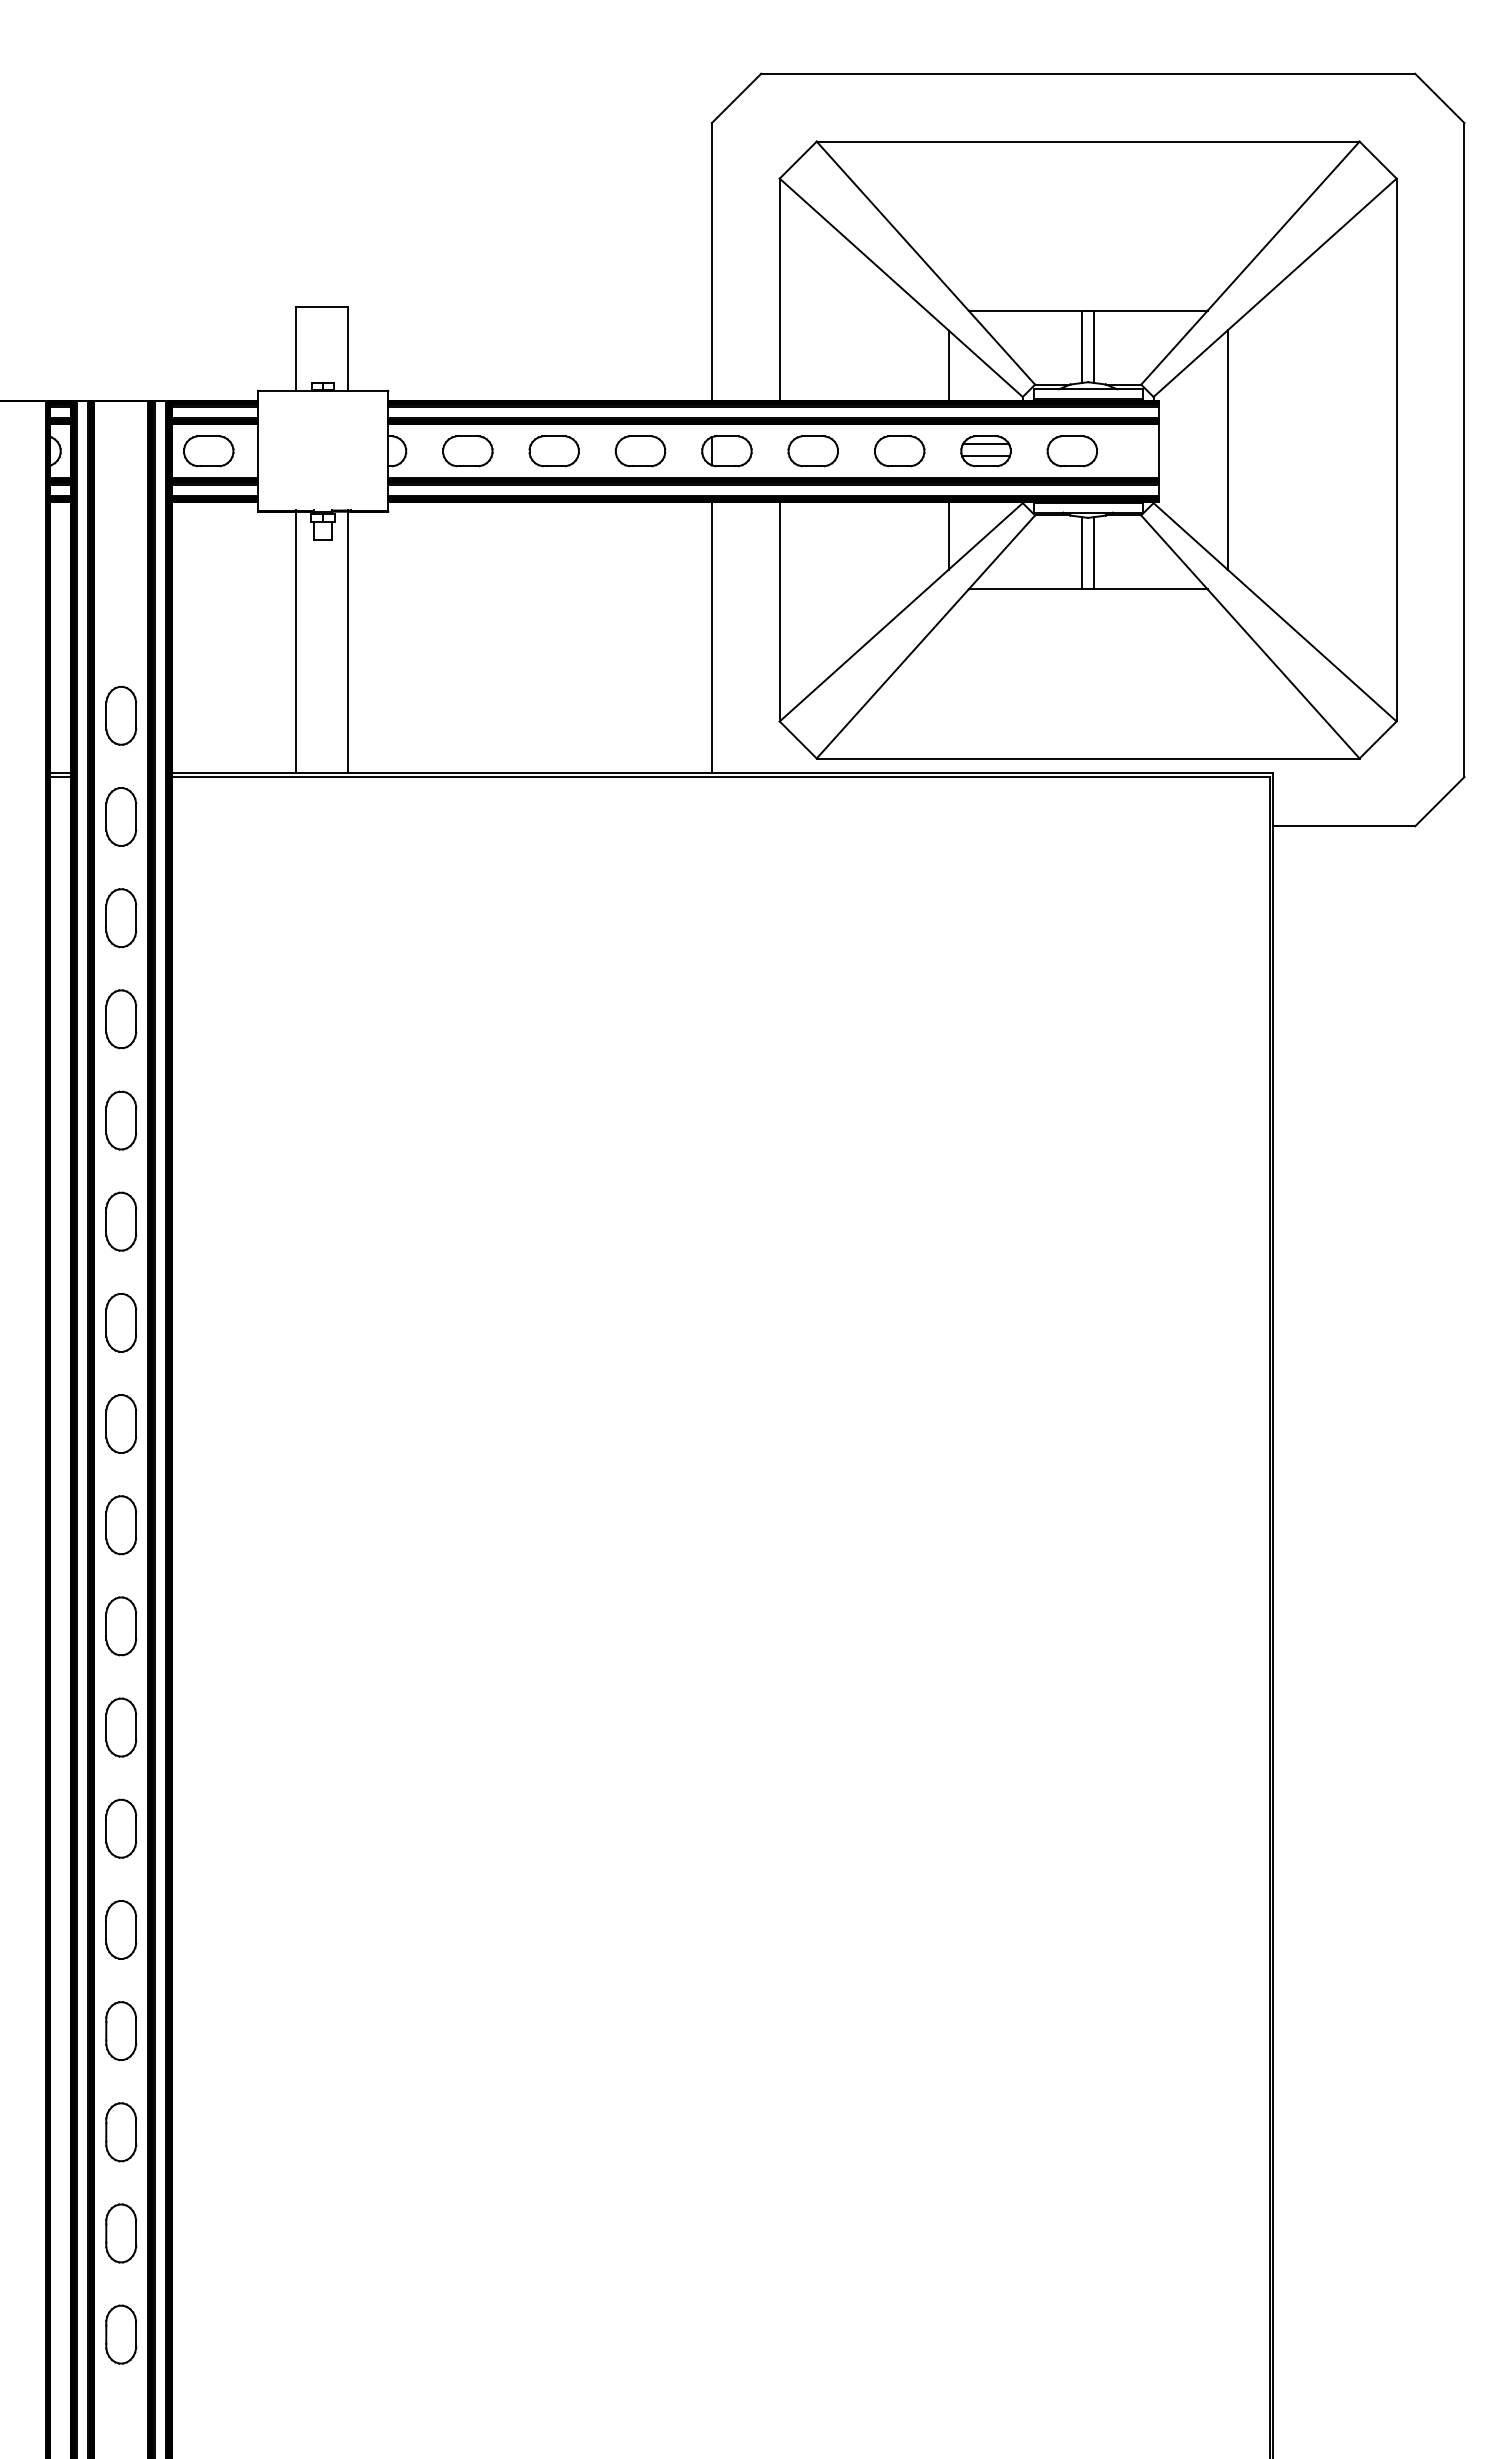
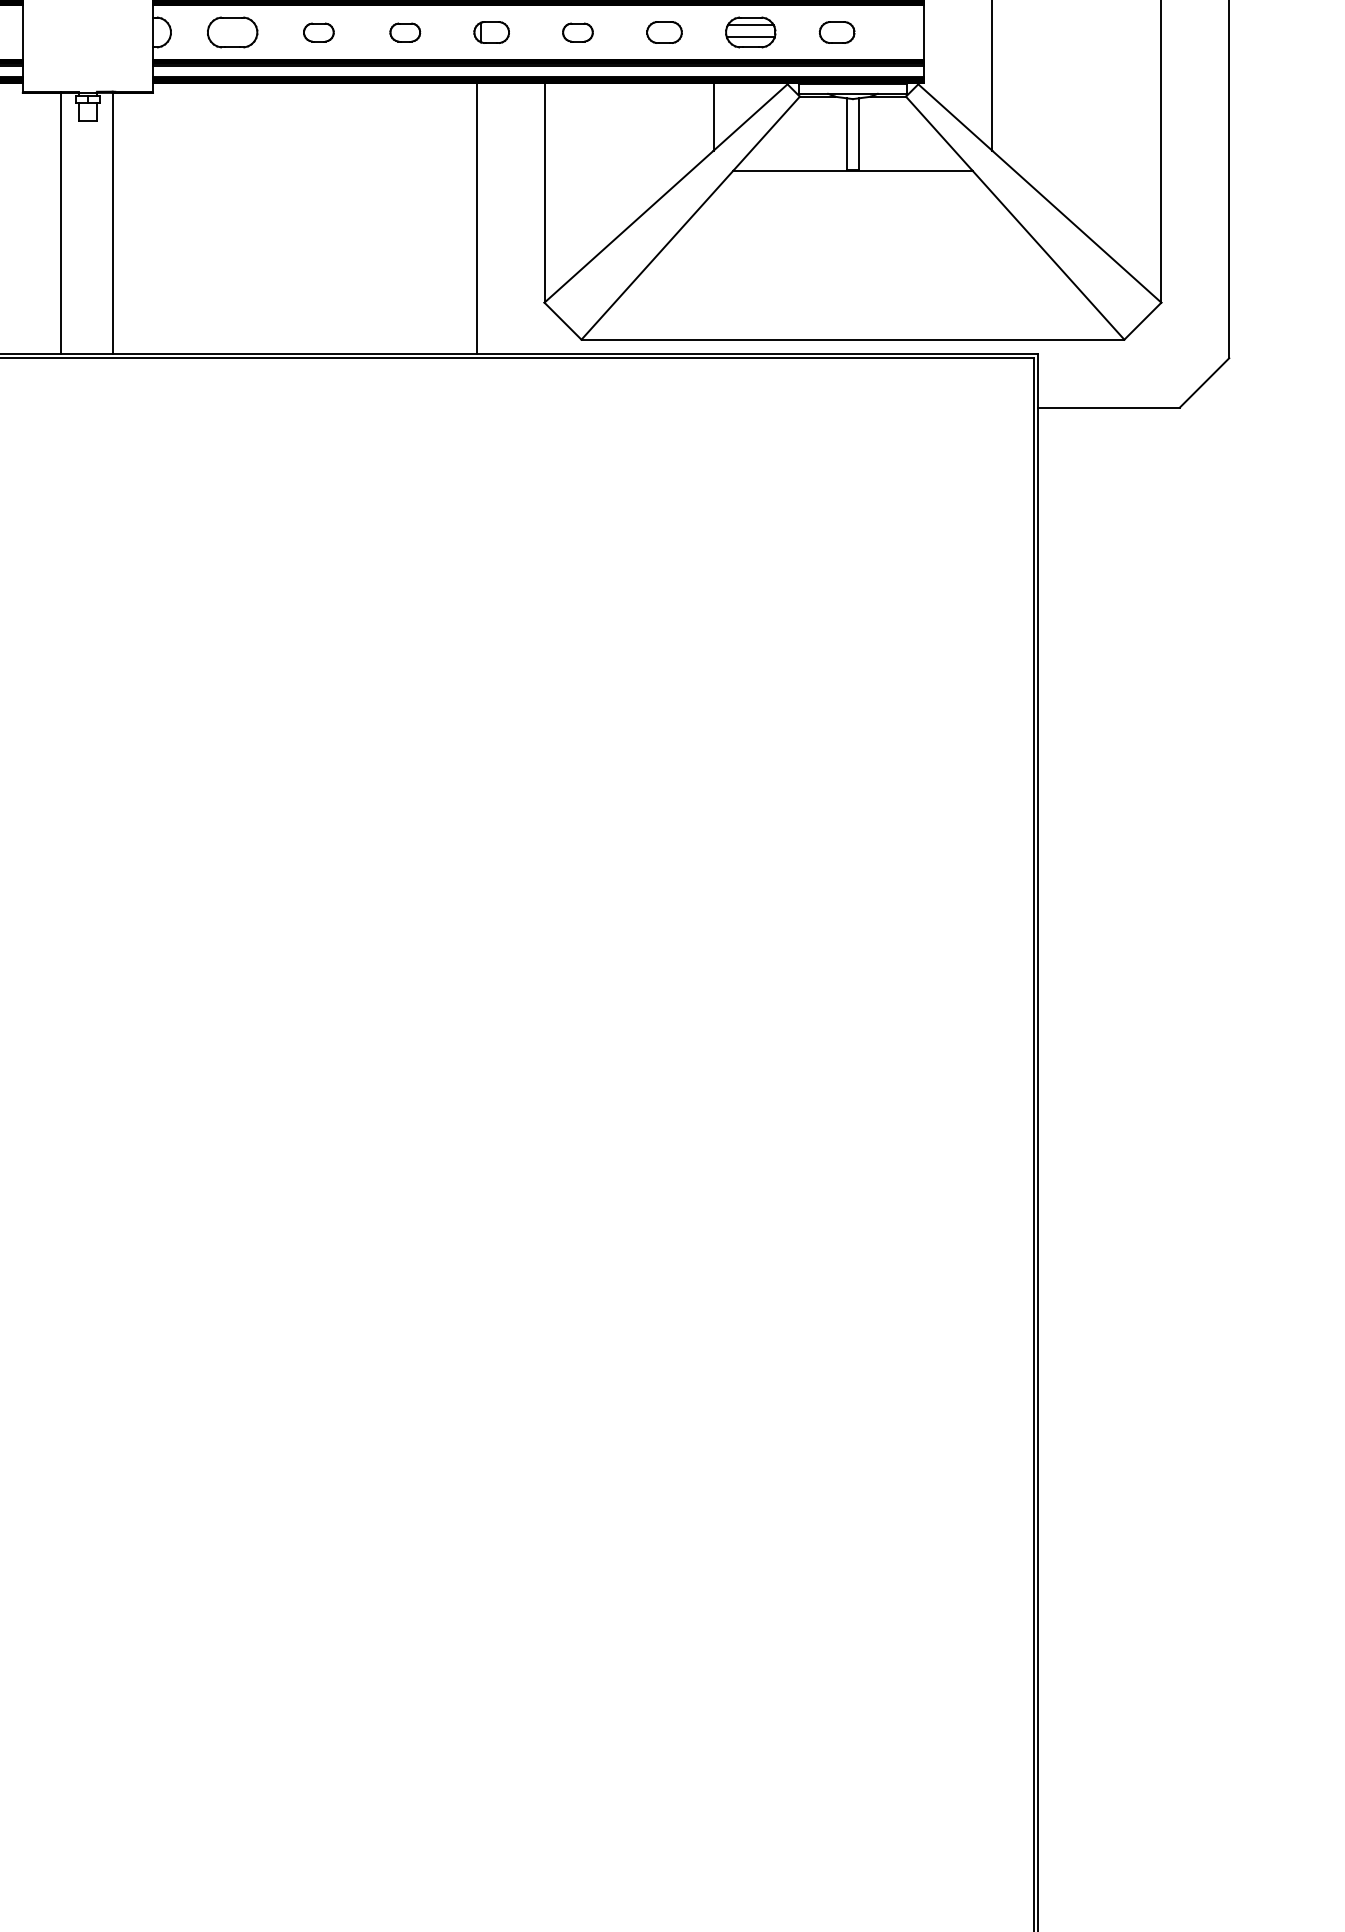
part: (553, 451) -> (318, 32), size x0.6
part: (640, 451) -> (405, 32), size x0.6
part: (726, 451) -> (491, 32), size x0.7
part: (812, 451) -> (577, 32), size x0.6
part: (899, 451) -> (664, 32), size x0.7
part: (1072, 451) -> (837, 32), size x0.7

